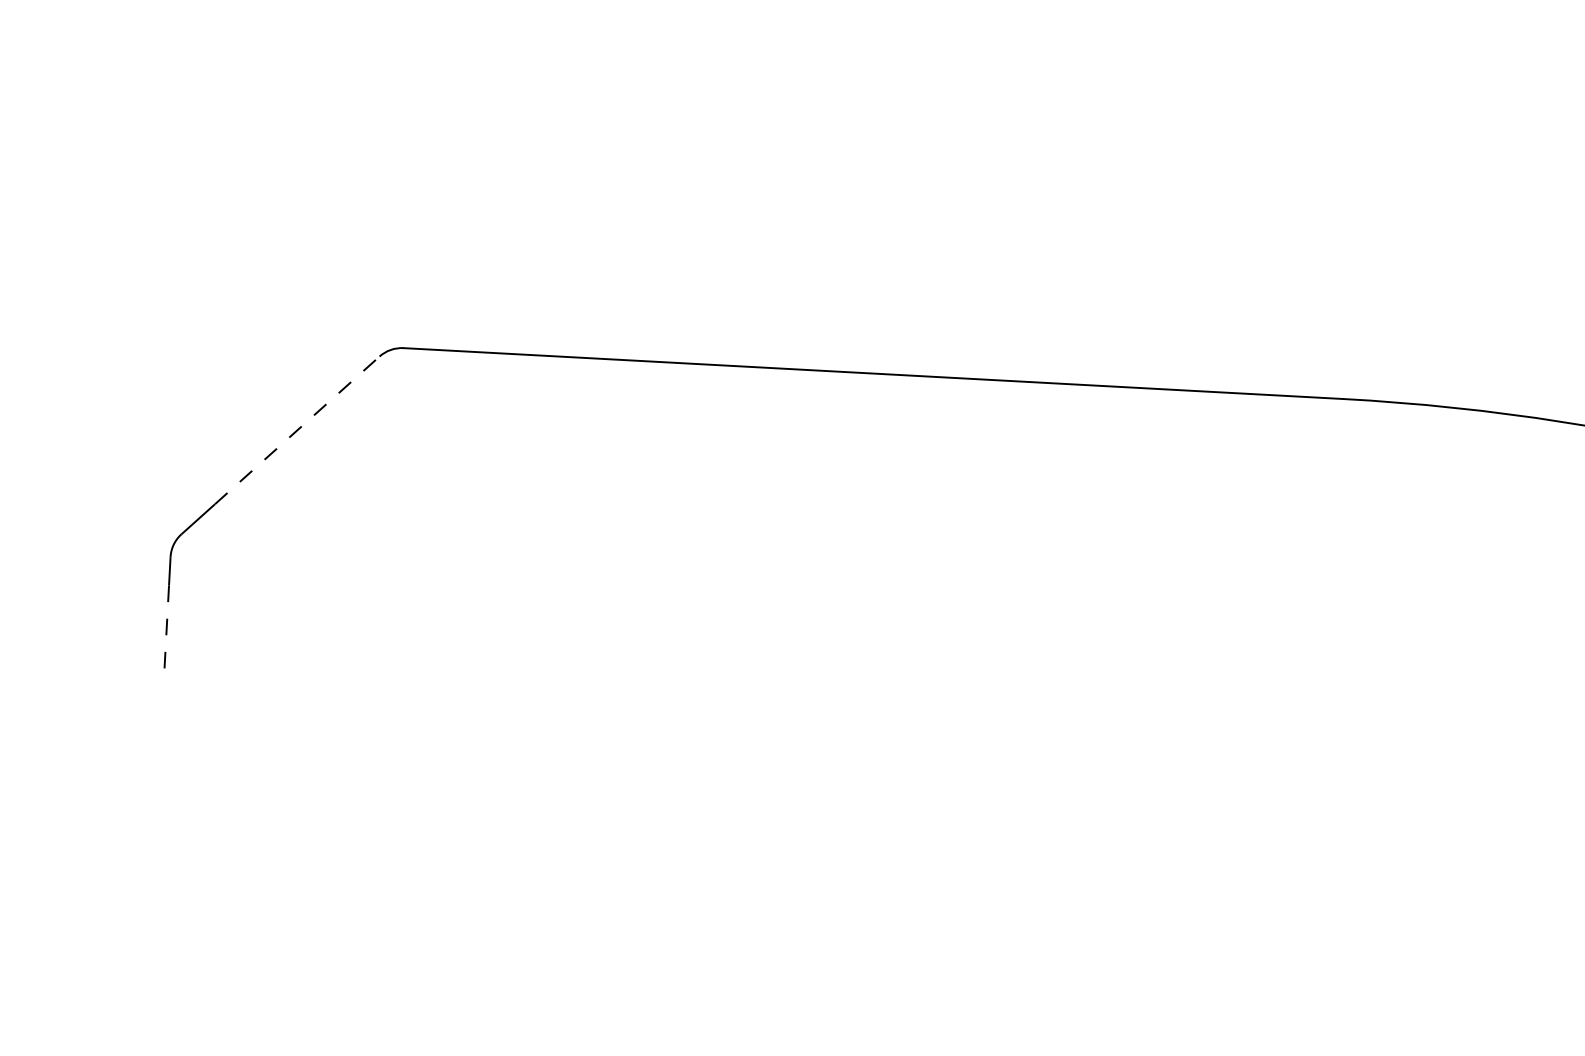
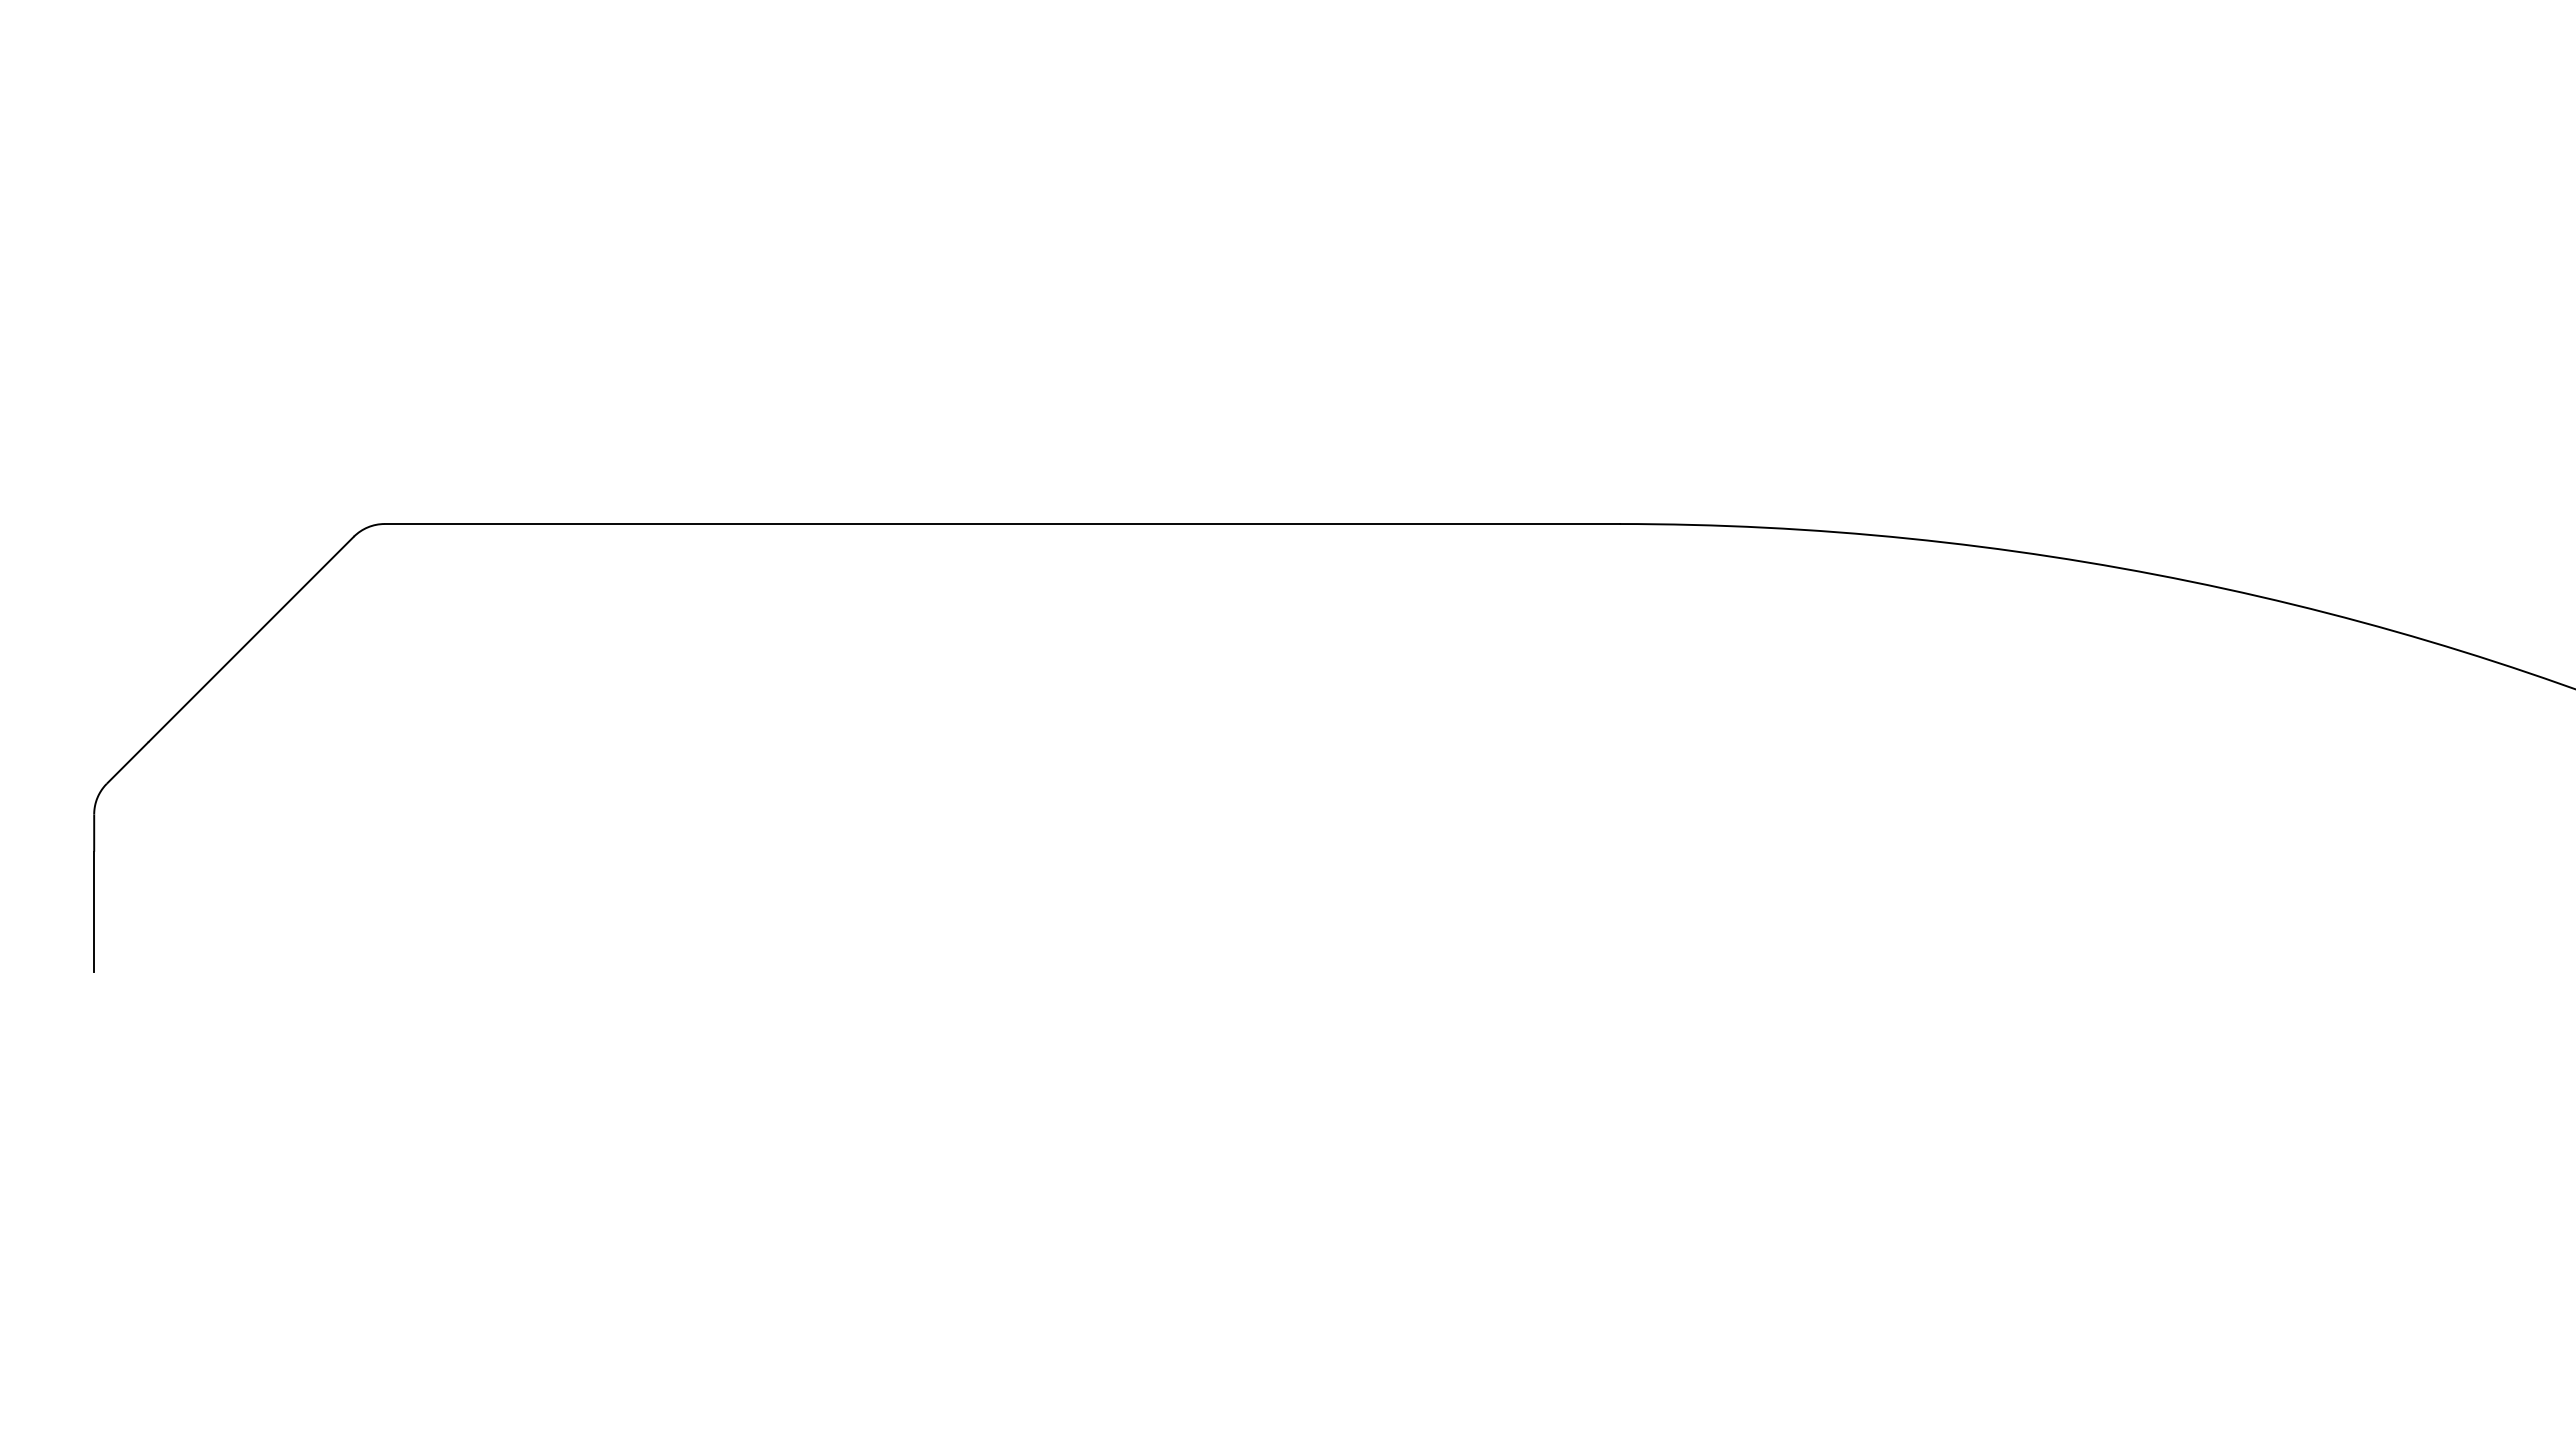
line: (297, 430) -> (251, 639), dashed -> solid
line: (166, 631) -> (94, 911), dashed -> solid

